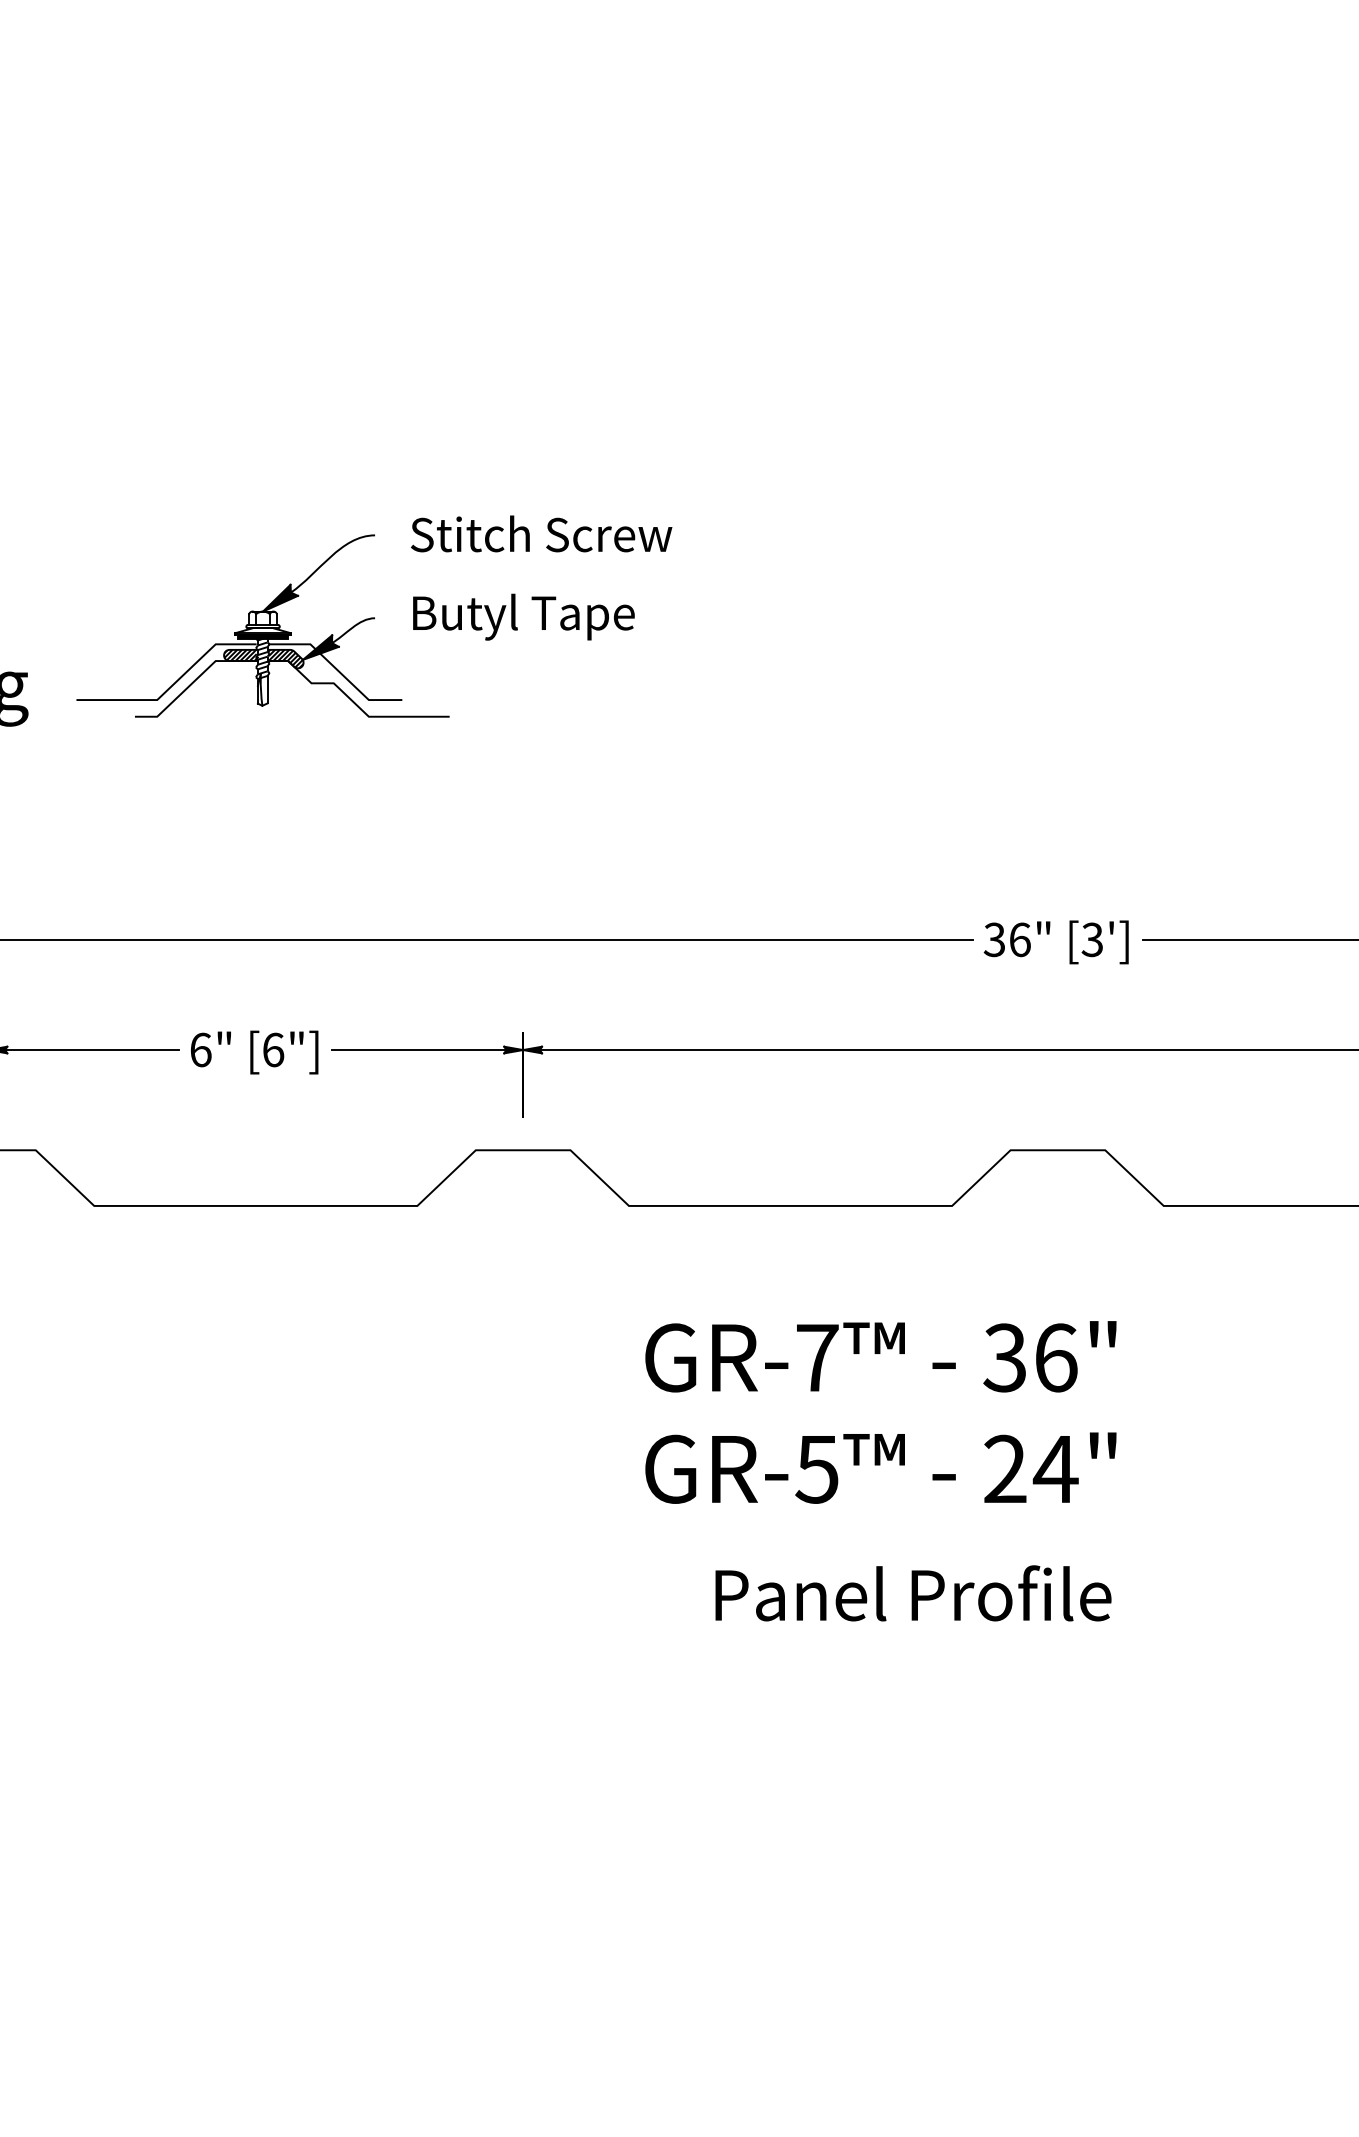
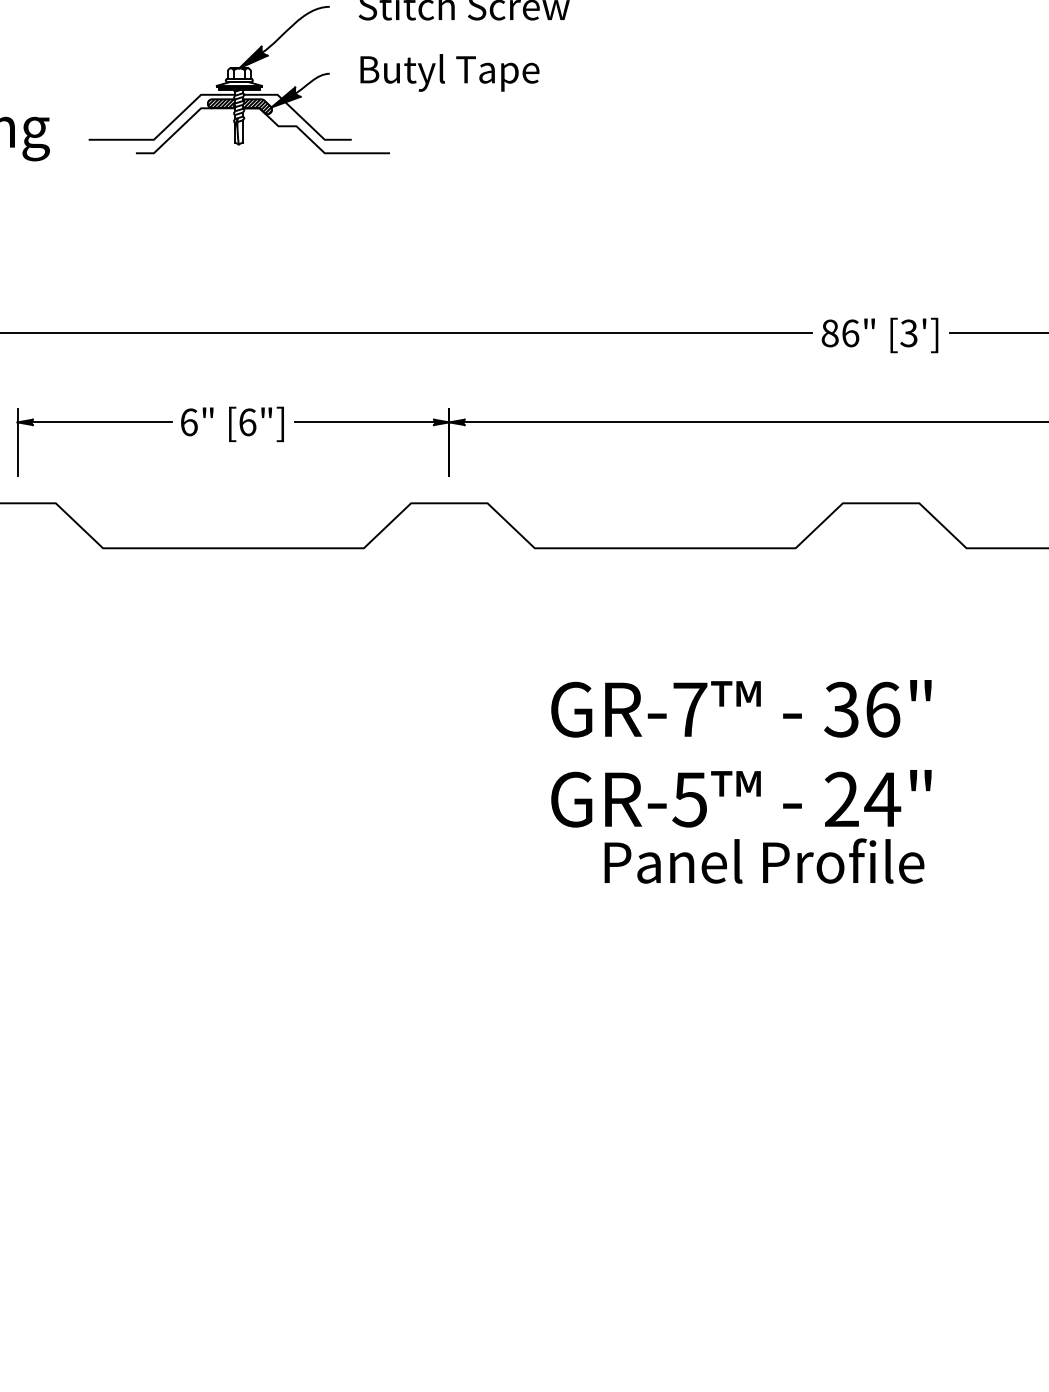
text: (994, 939) -> (829, 333), 36" -> 86"
text: (880, 1412) -> (741, 753), moved

